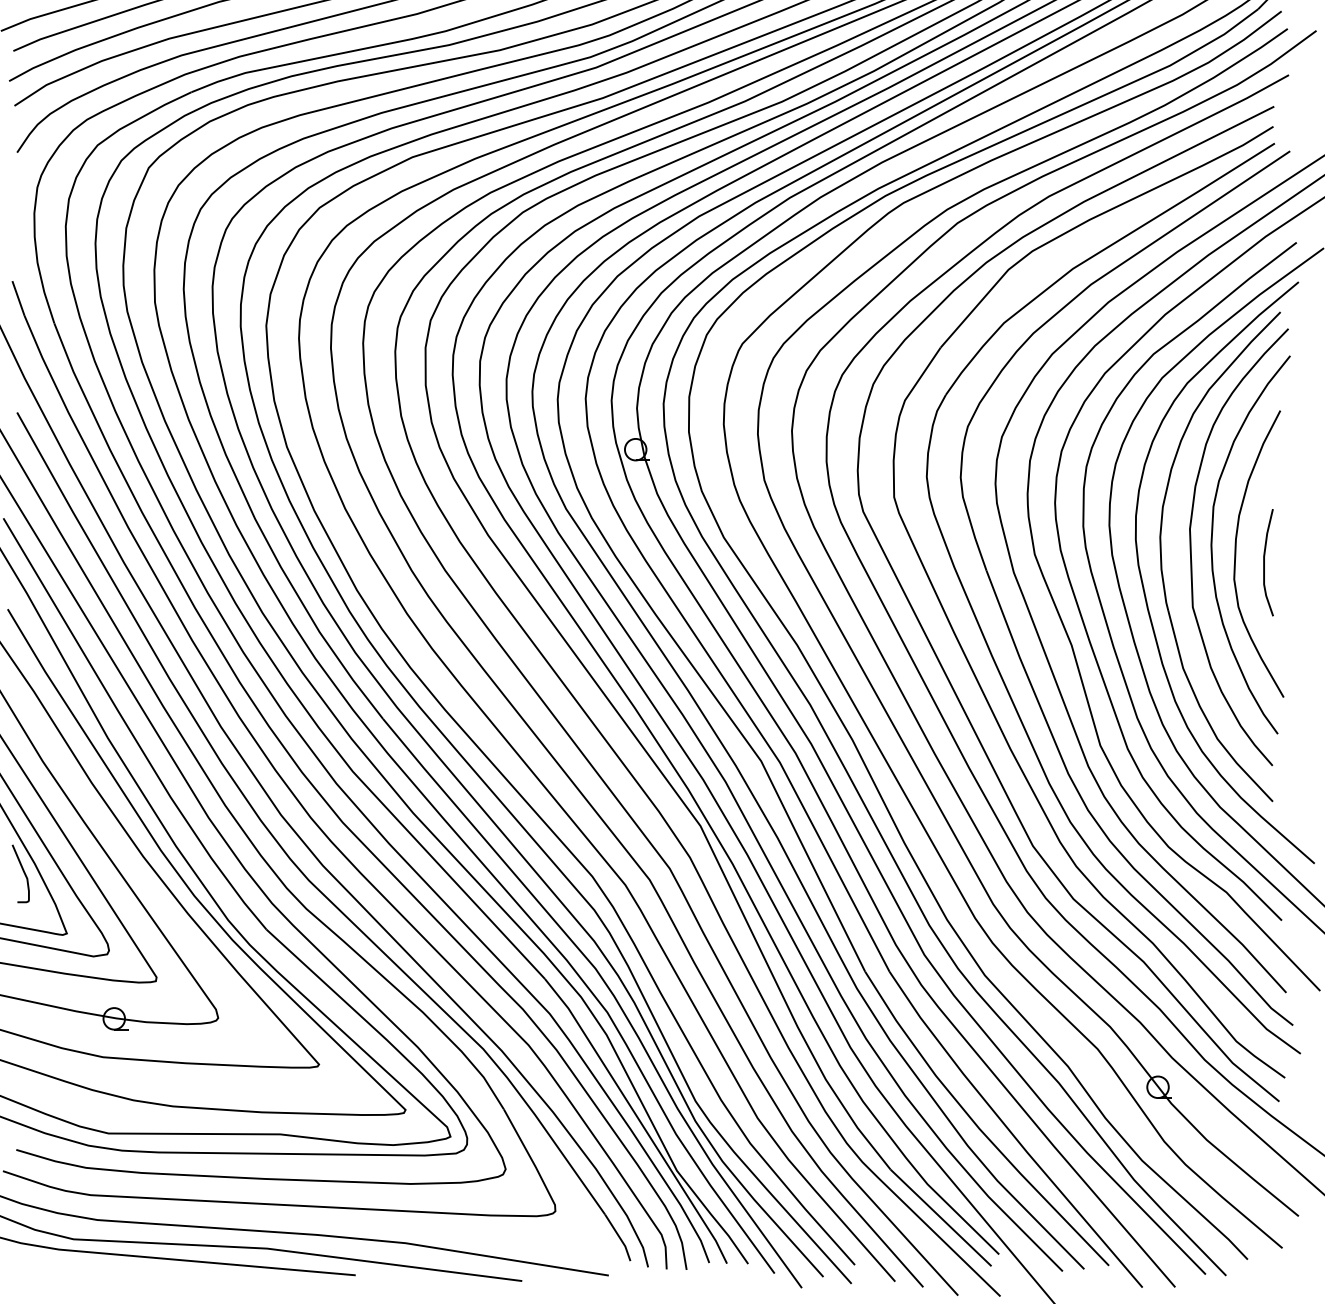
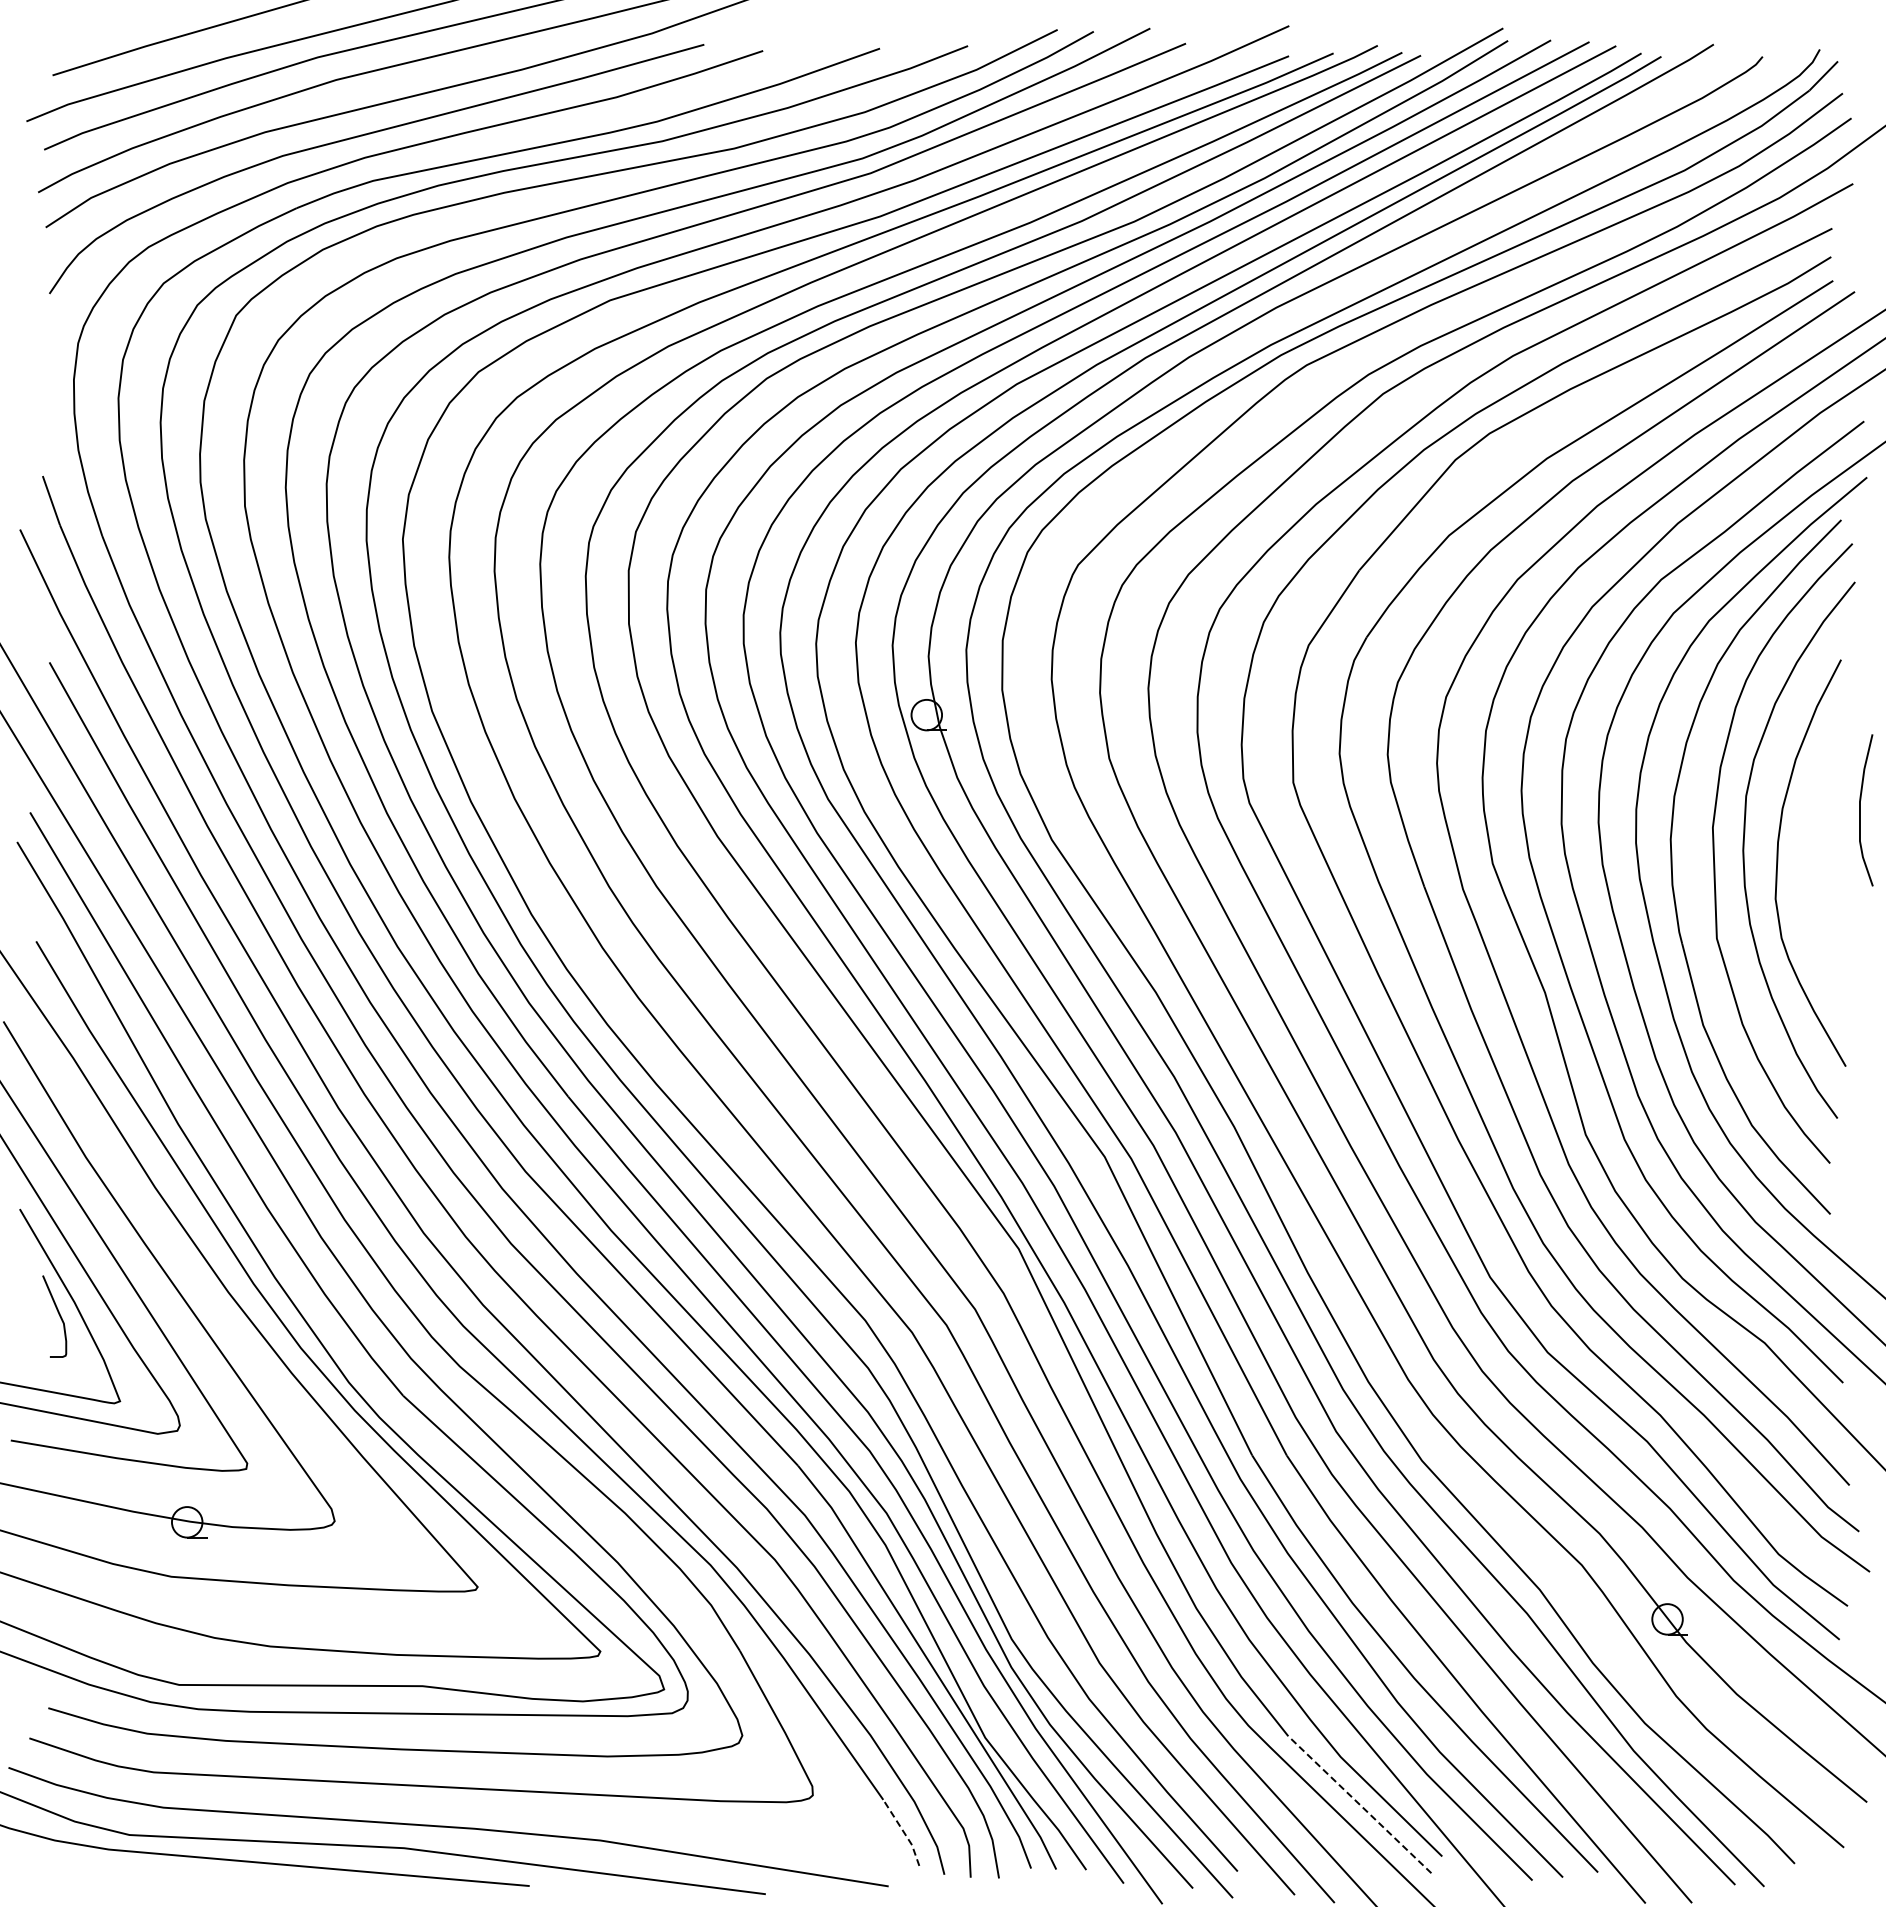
curve: (1264, 562) -> (1860, 810), moved
line: (940, 1217) -> (1359, 1804), solid -> dashed
line: (620, 1237) -> (904, 1832), solid -> dashed

